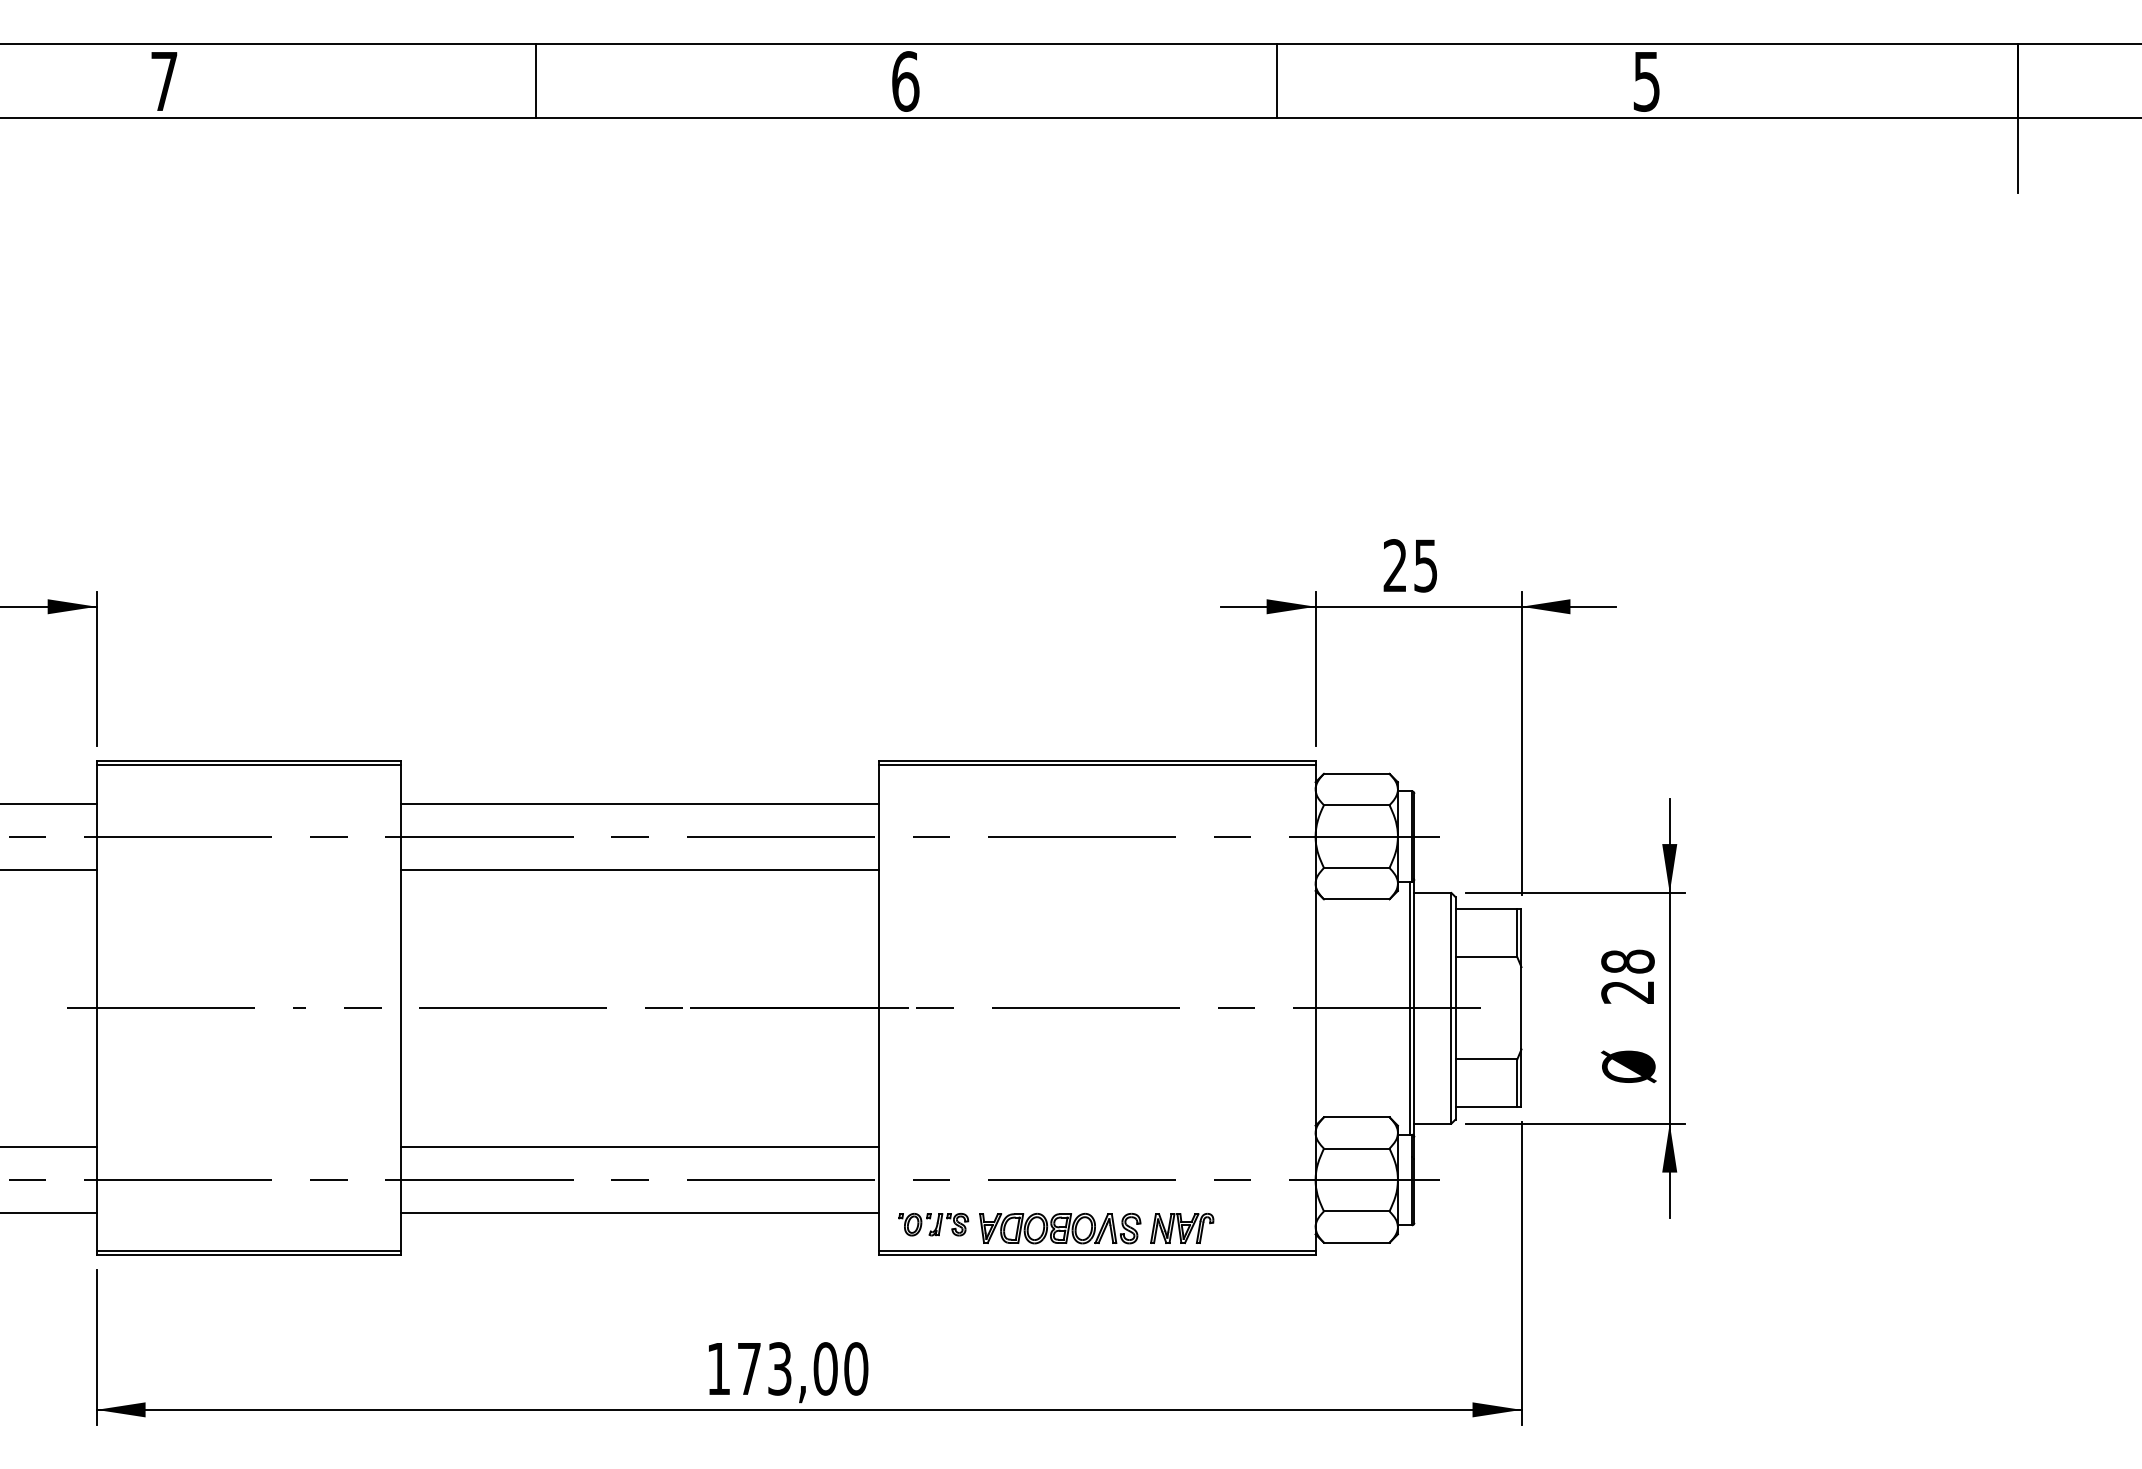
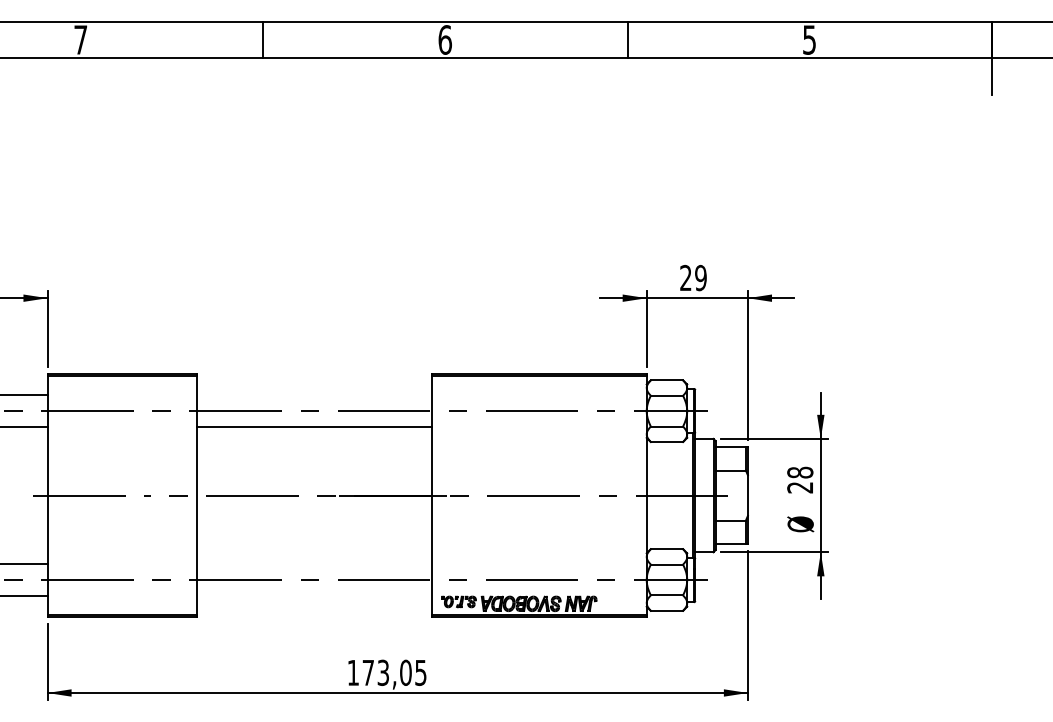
text: (1424, 564) -> (700, 277), 25 -> 29
line: (639, 802) -> (314, 394), removed
line: (639, 1146) -> (314, 563), removed
line: (639, 1213) -> (314, 596), removed
text: (855, 1368) -> (420, 672), 173,00 -> 173,05

